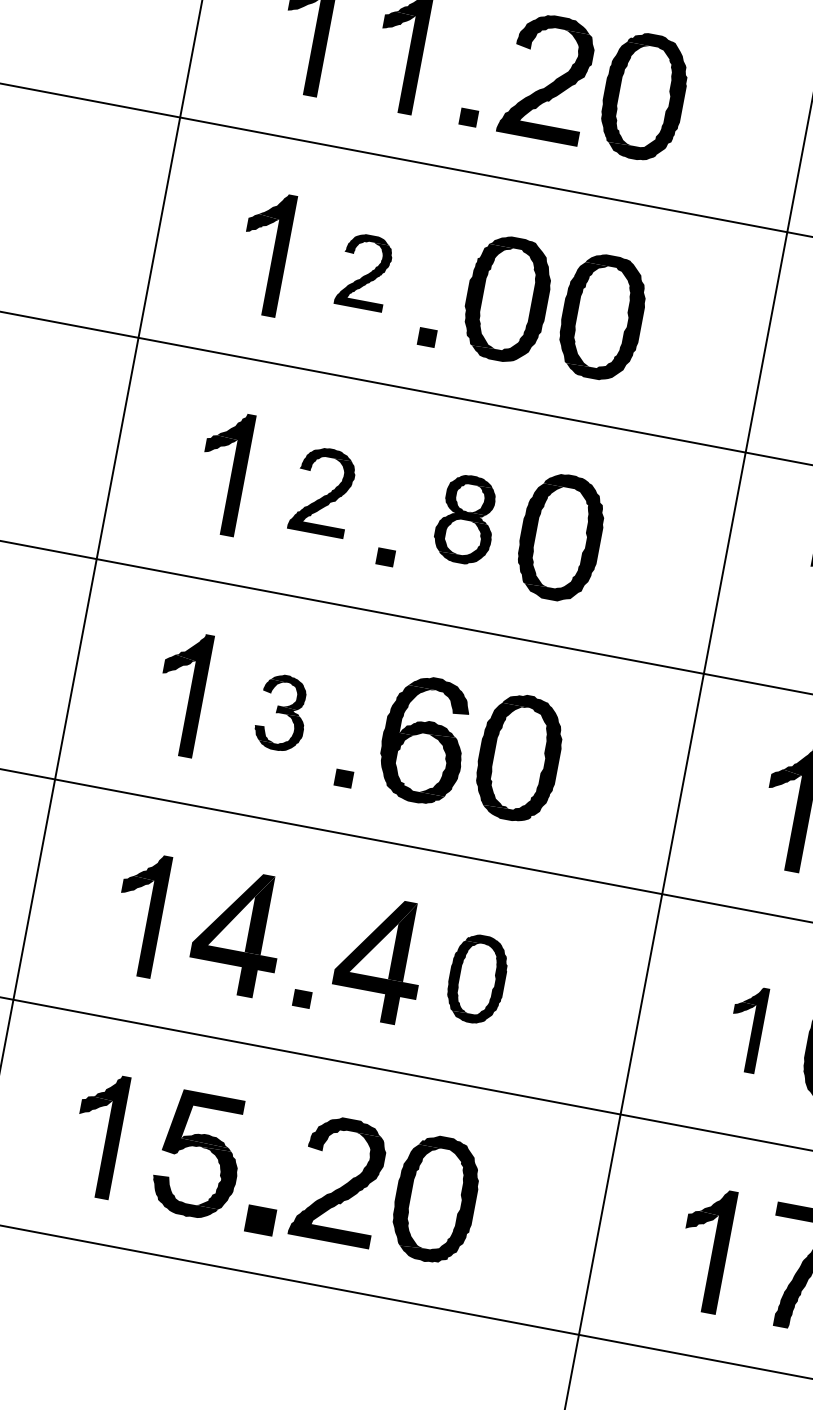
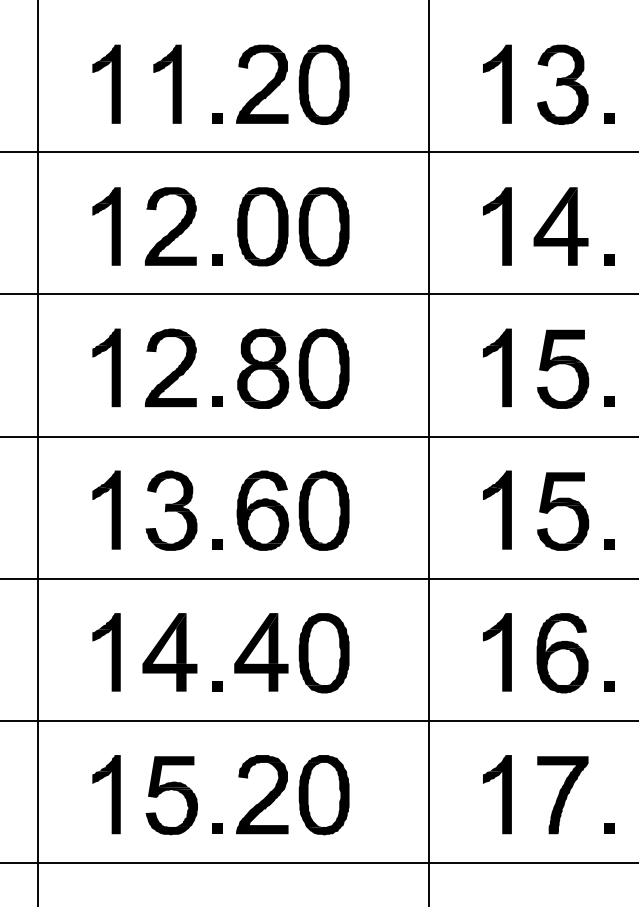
part: (363, 271) -> (170, 226), size x1.67
part: (322, 490) -> (170, 367), size x1.43
part: (466, 519) -> (263, 368), size x1.43
part: (282, 712) -> (171, 510), size x1.67
part: (476, 979) -> (323, 653), size x1.43
part: (746, 1028) -> (497, 652), size x1.43
part: (260, 1219) -> (217, 828), size x0.62

